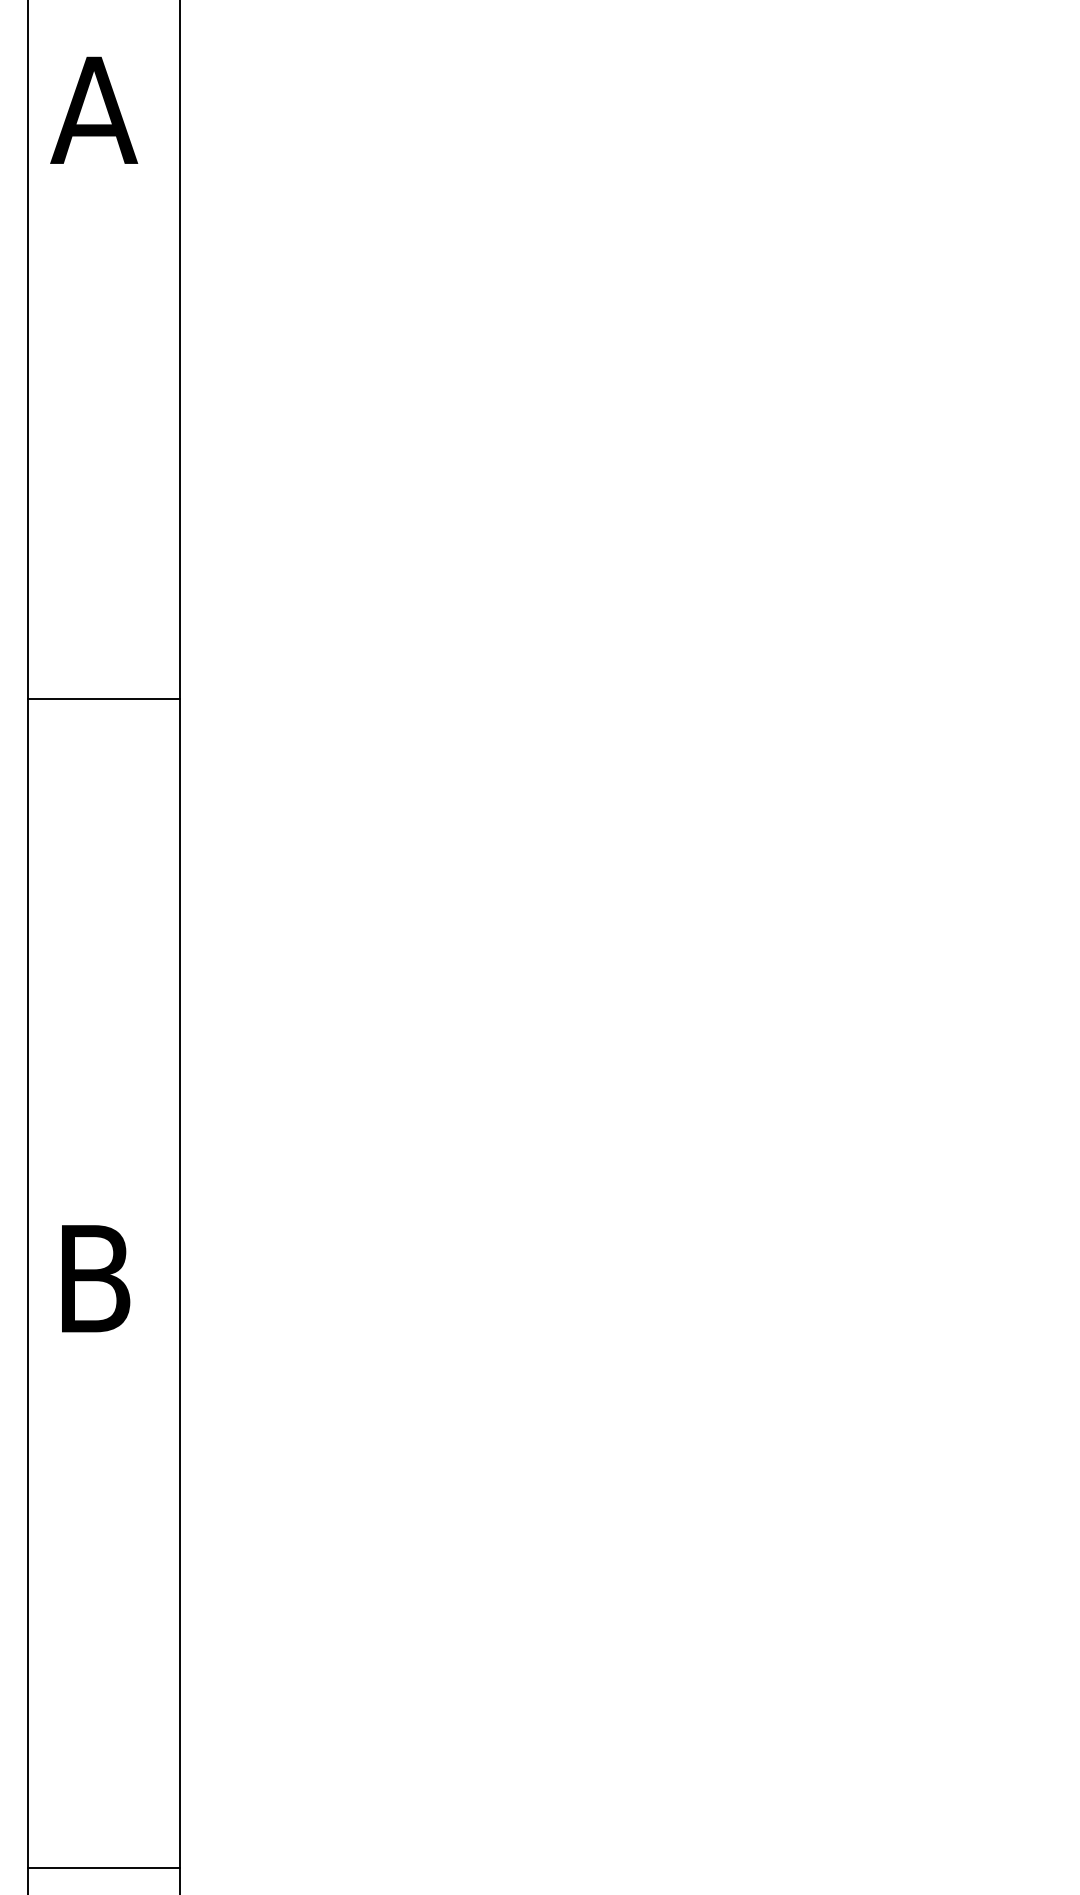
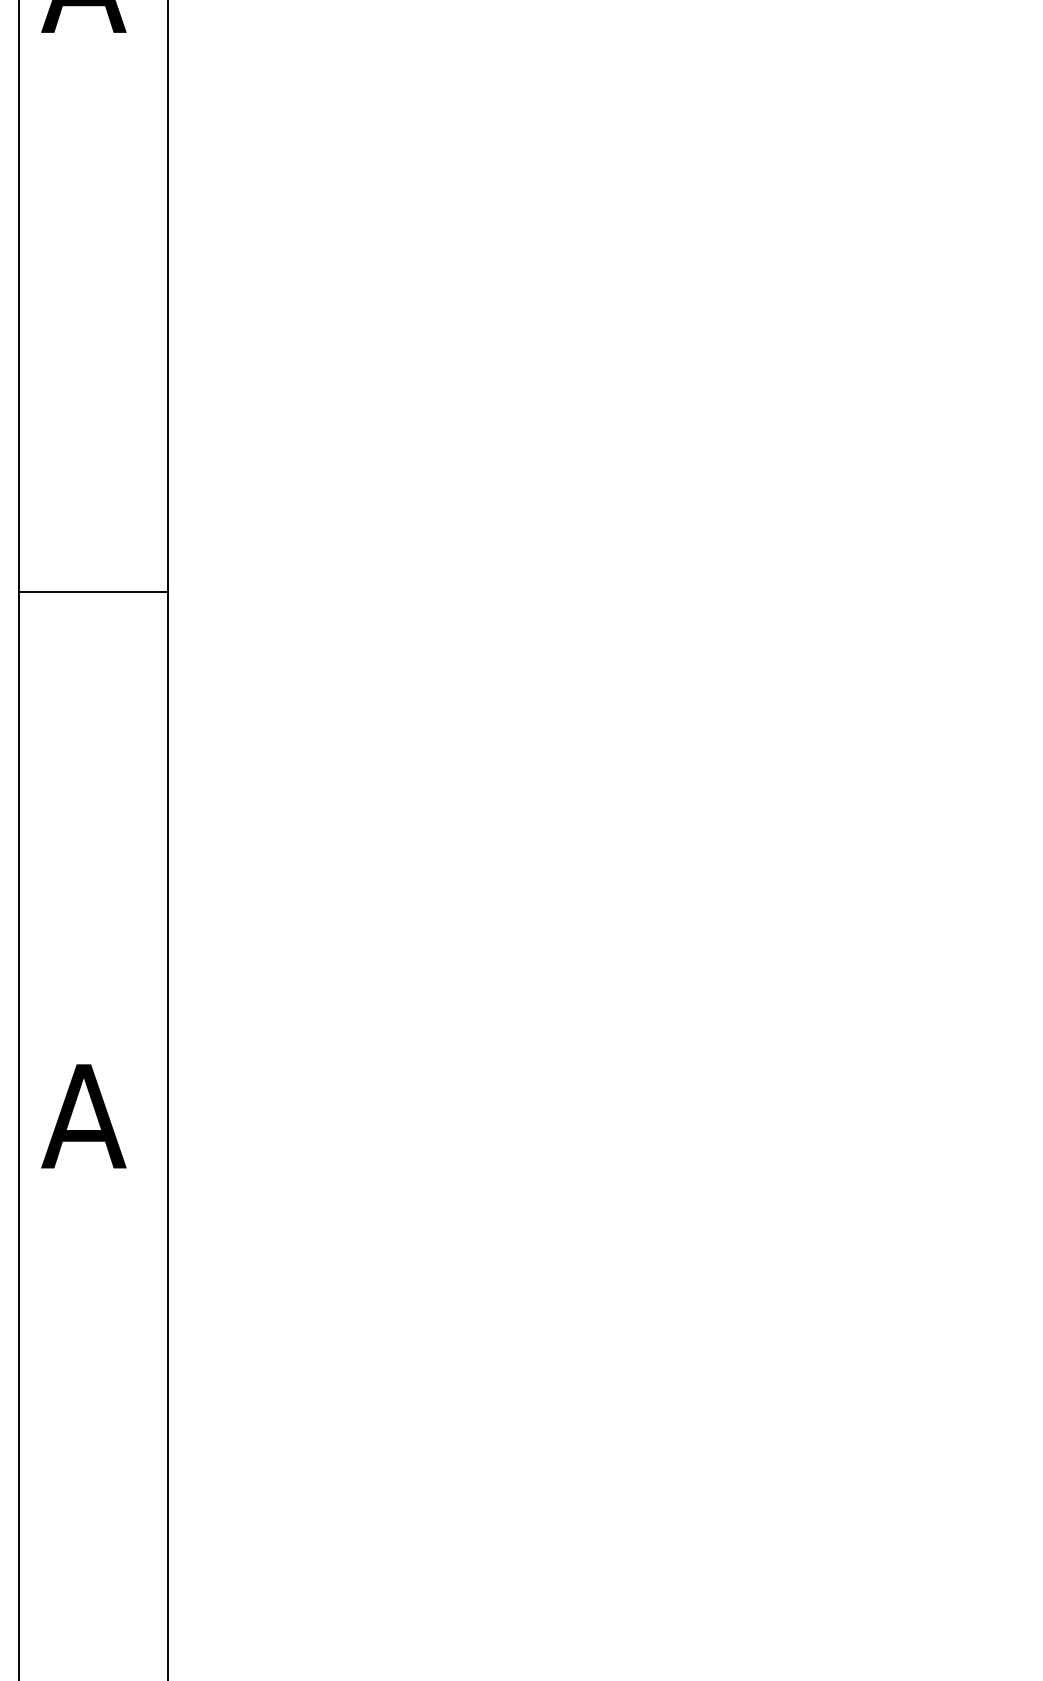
line: (103, 699) -> (92, 592), moved
text: (93, 1278) -> (83, 1116), B -> A

